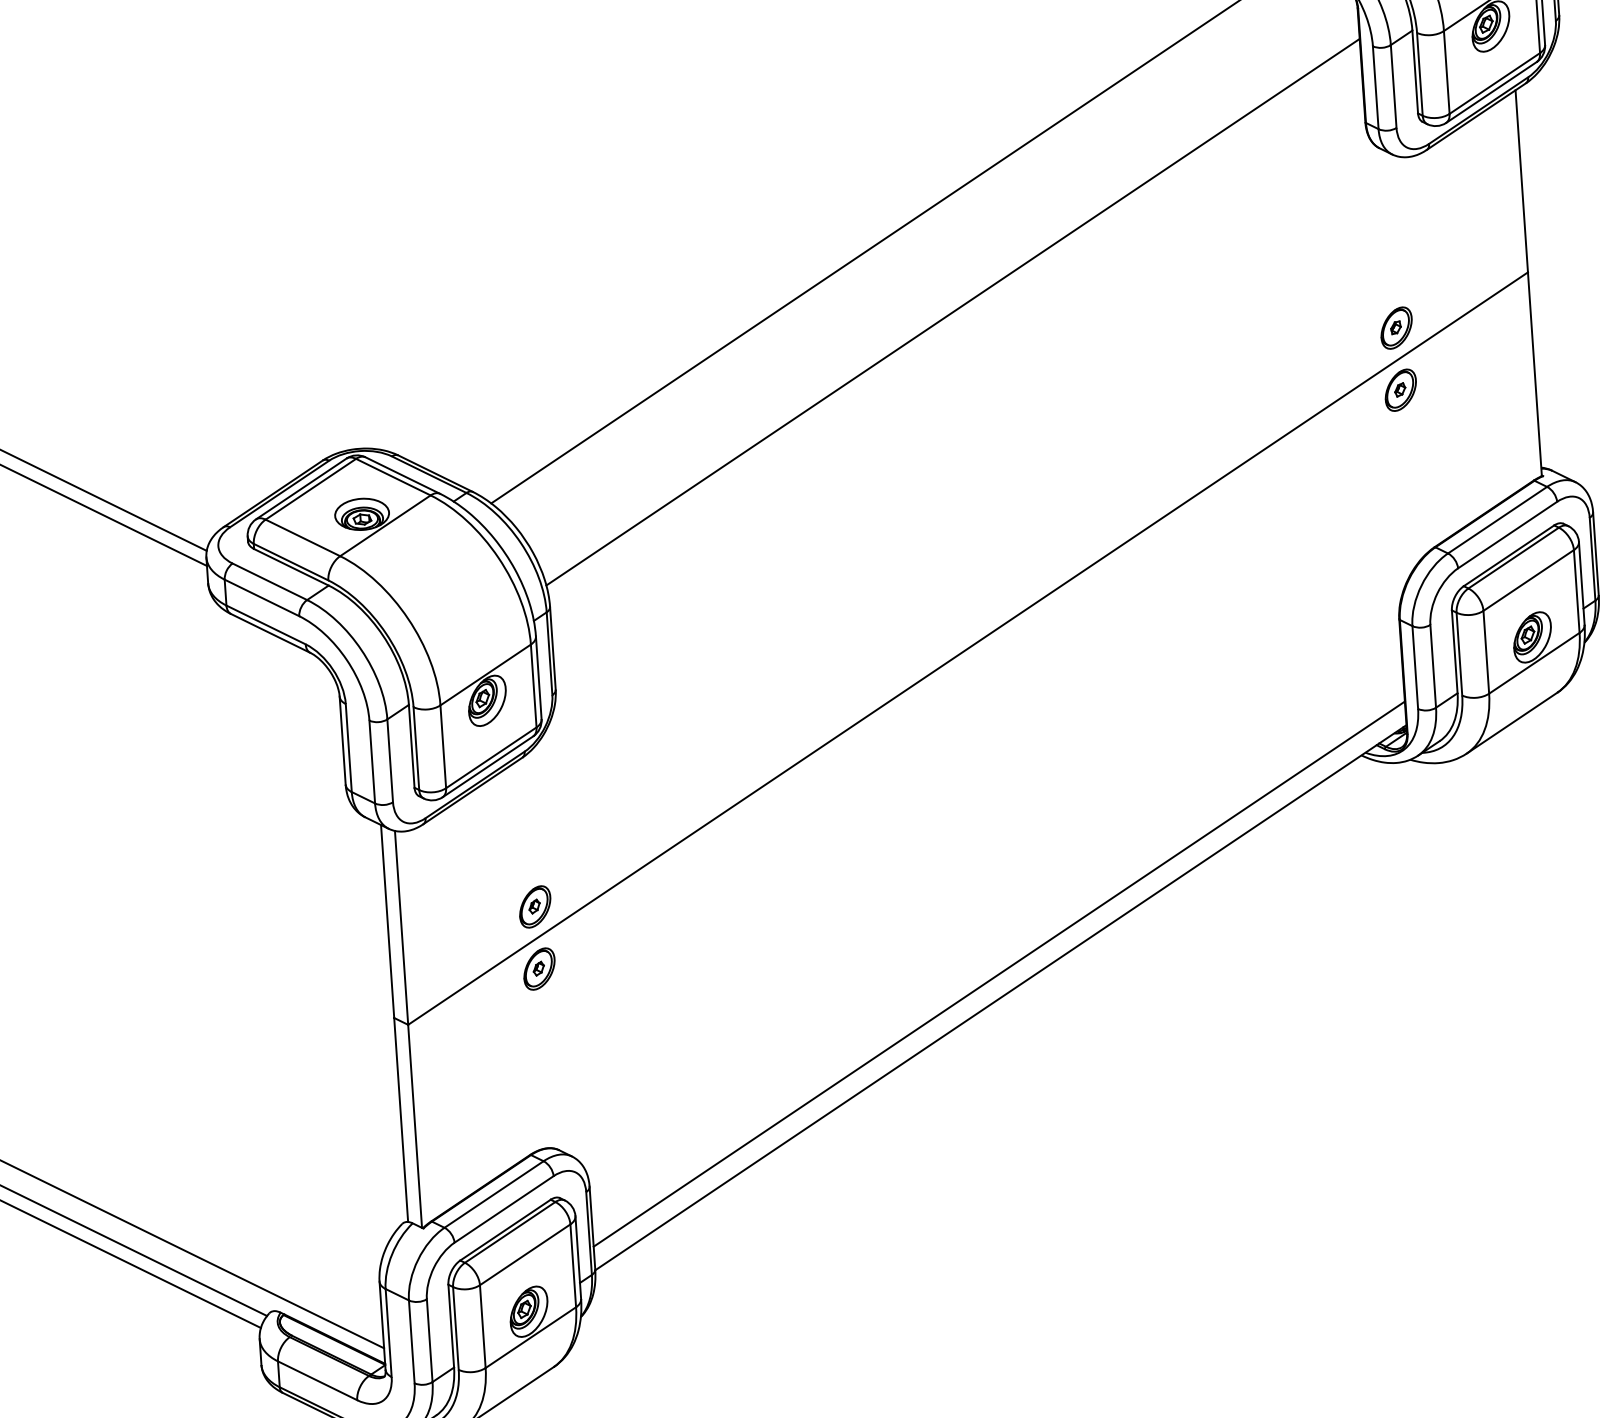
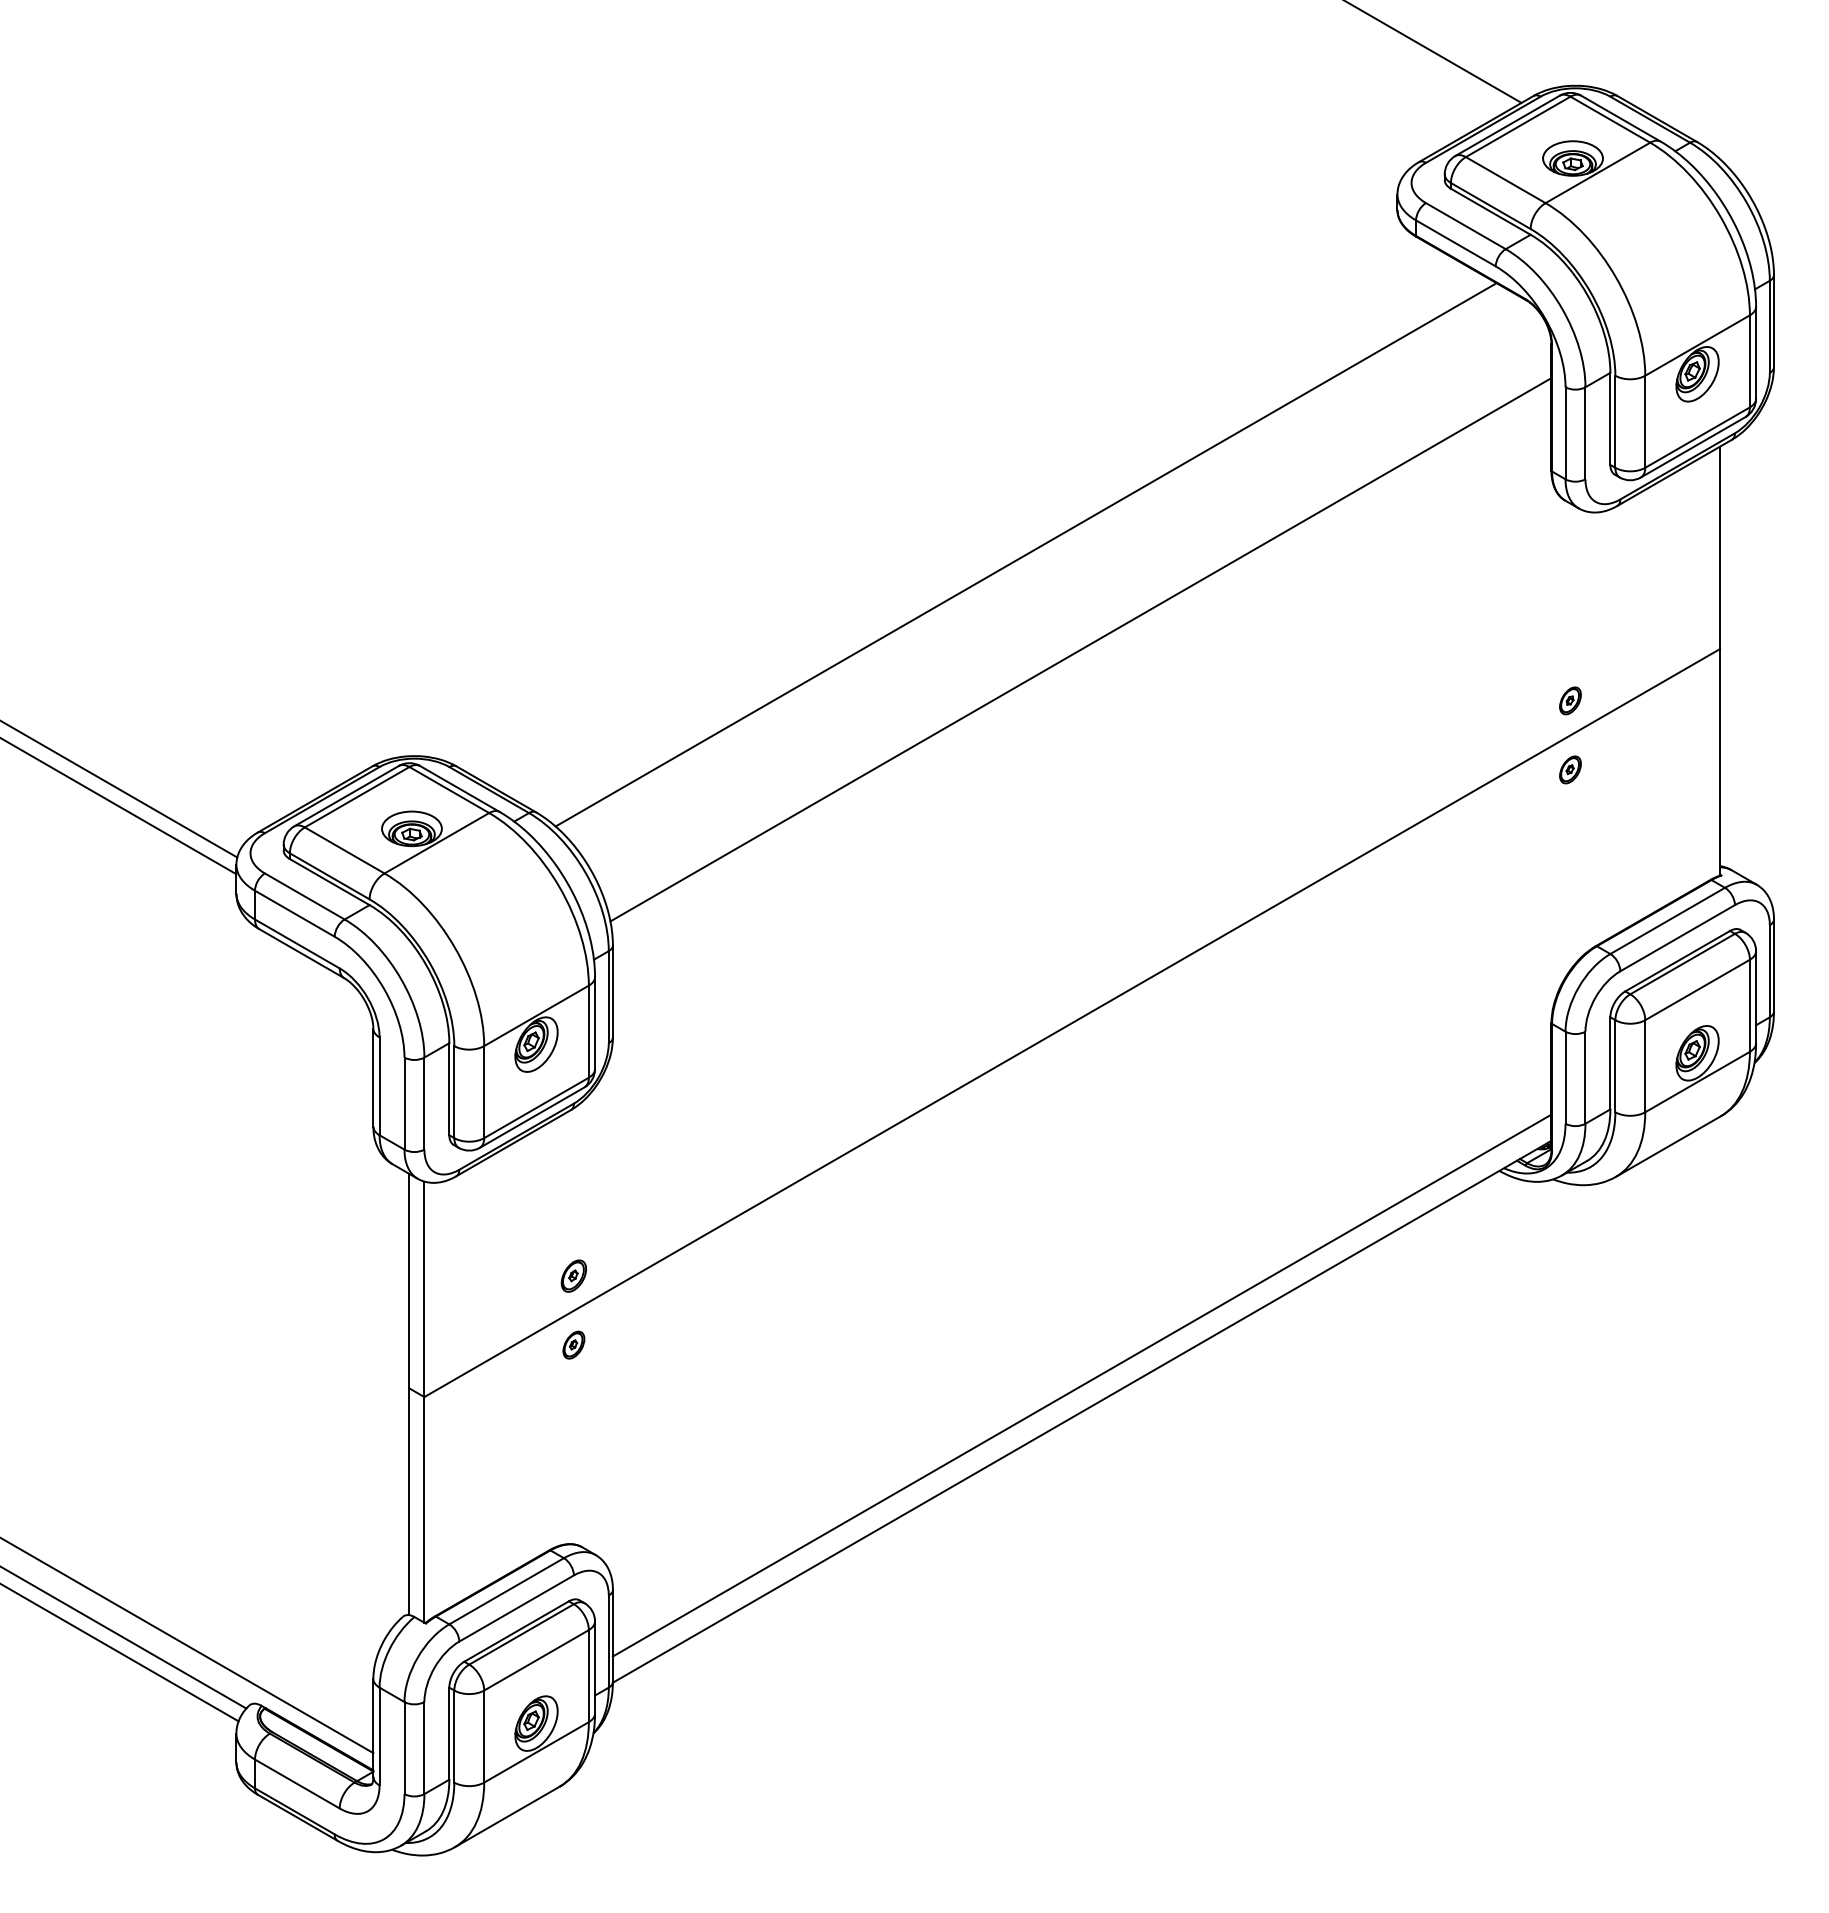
part: (1396, 327) -> (1570, 700), size x0.6
part: (1400, 389) -> (1570, 769), size x0.6
part: (534, 906) -> (573, 1275), size x0.7
part: (539, 968) -> (573, 1344), size x0.6

